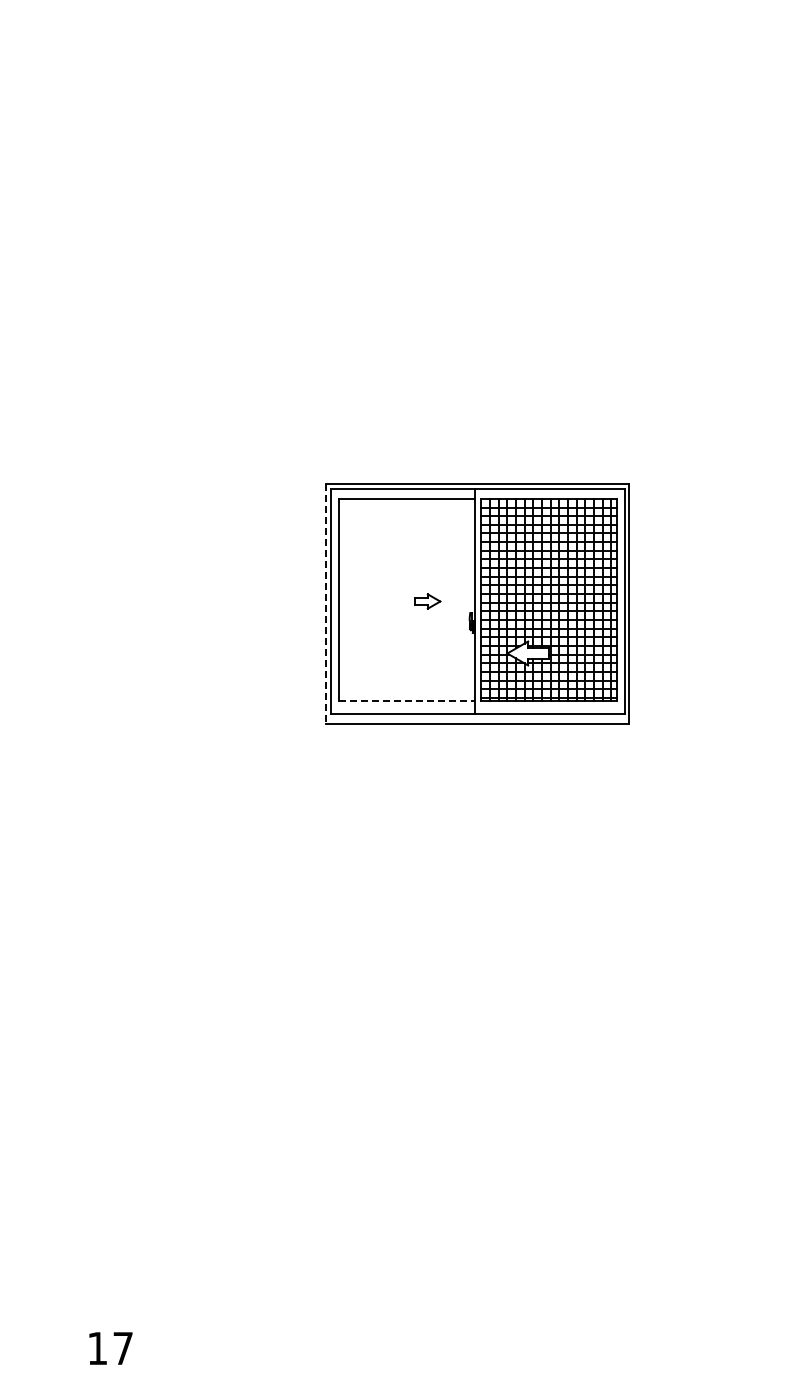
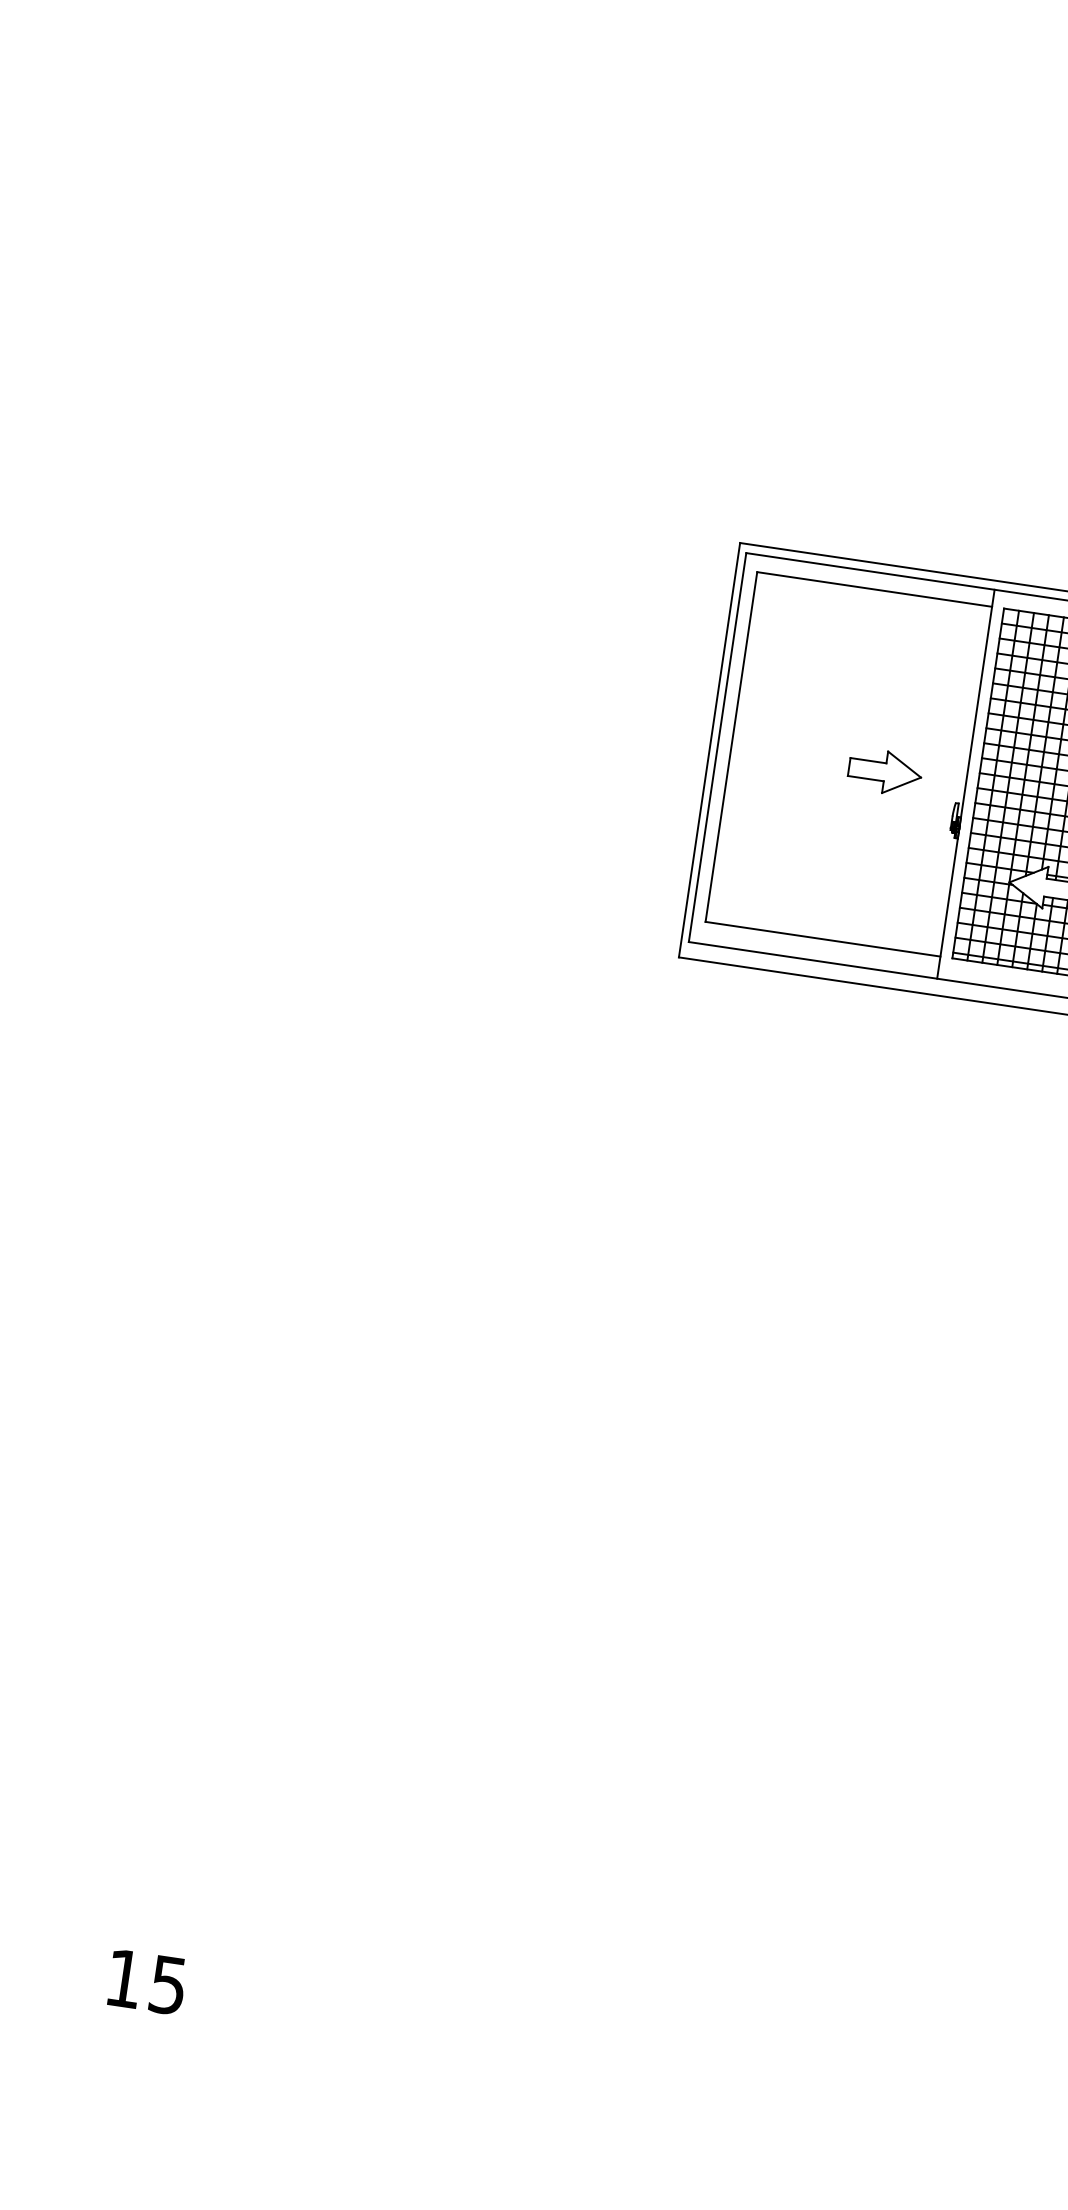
part: (427, 601) -> (884, 772), size x1.67
line: (326, 603) -> (709, 749), dashed -> solid
line: (406, 701) -> (822, 939), dashed -> solid
text: (122, 1348) -> (167, 1984), 17 -> 15

